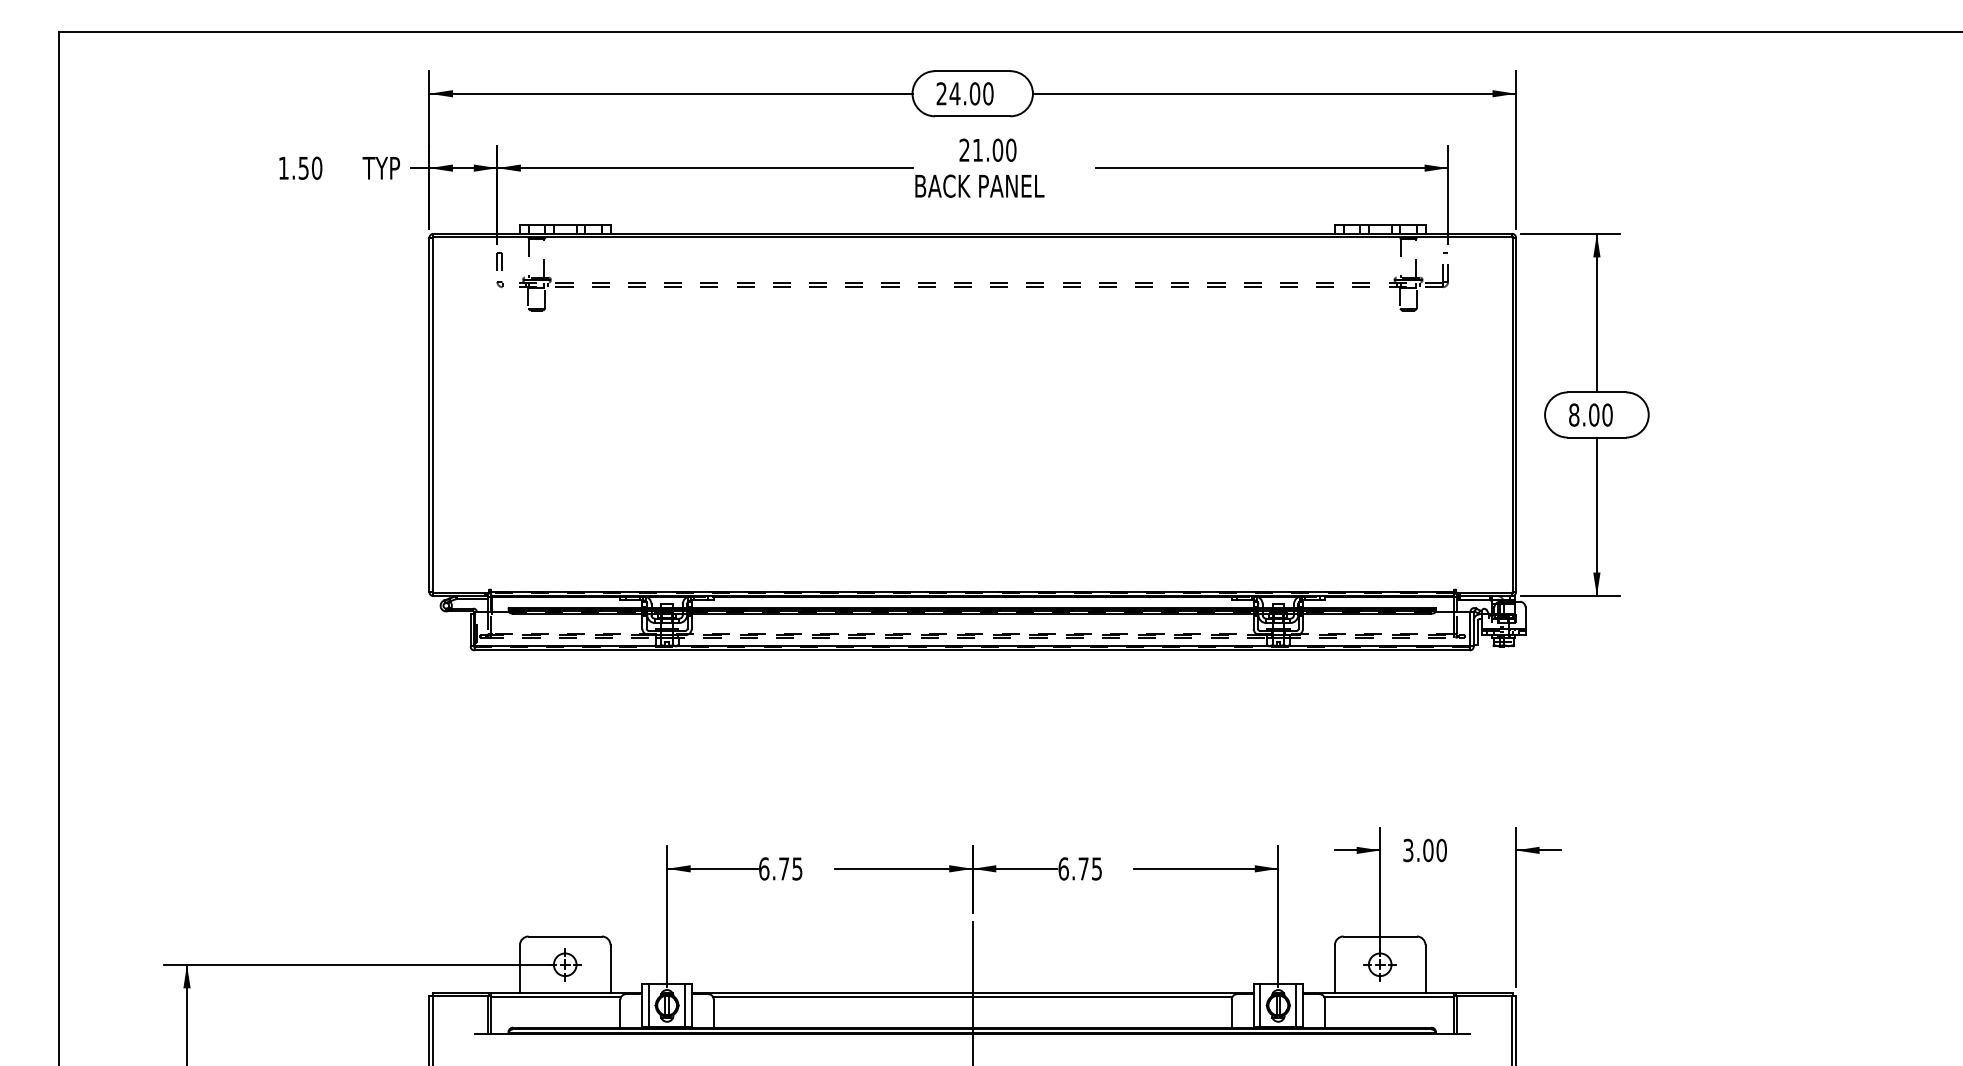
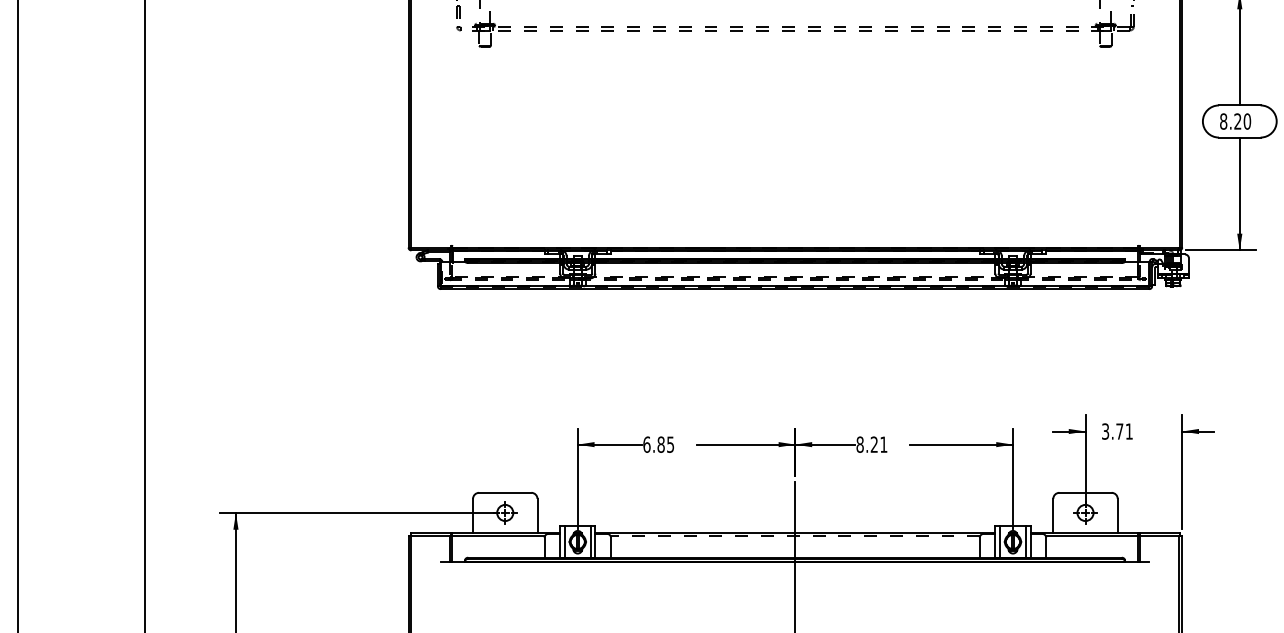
text: (1594, 414) -> (1238, 121), 8.00 -> 8.20
text: (1434, 850) -> (1124, 431), 3.00 -> 3.71
text: (784, 868) -> (661, 444), 6.75 -> 6.85
text: (1079, 868) -> (871, 444), 6.75 -> 8.21
line: (972, 997) -> (795, 536), solid -> dashed

